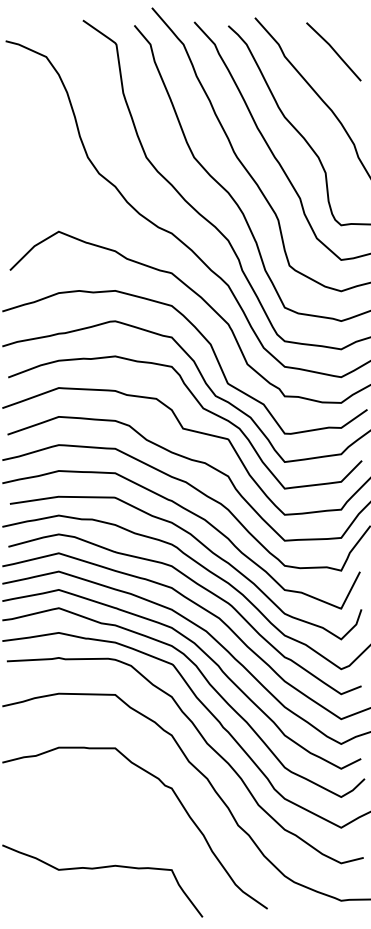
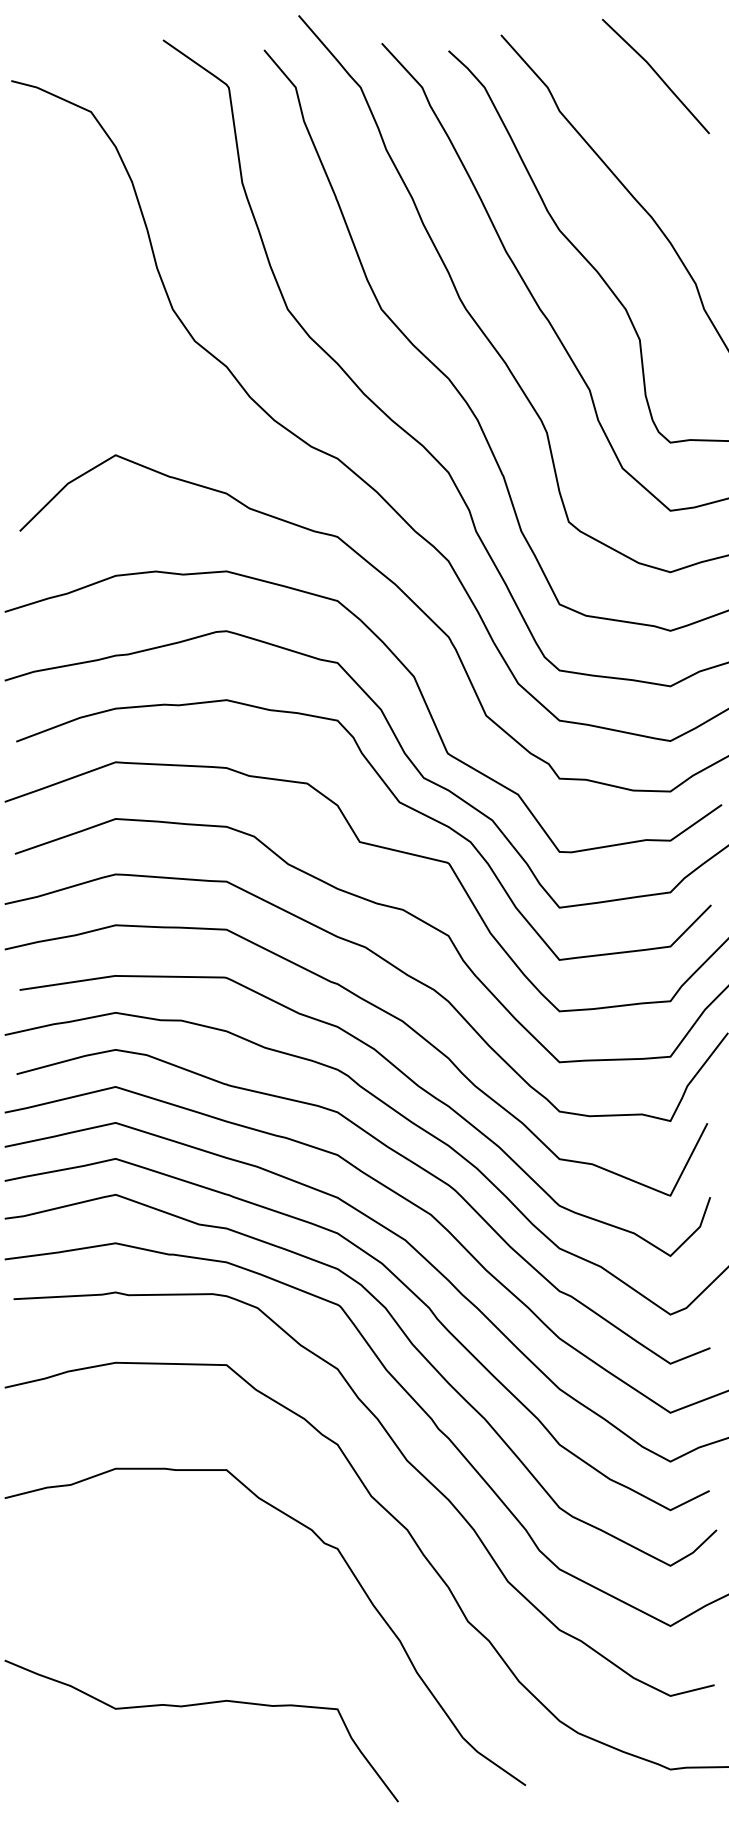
line: (333, 51) -> (655, 75), moved

